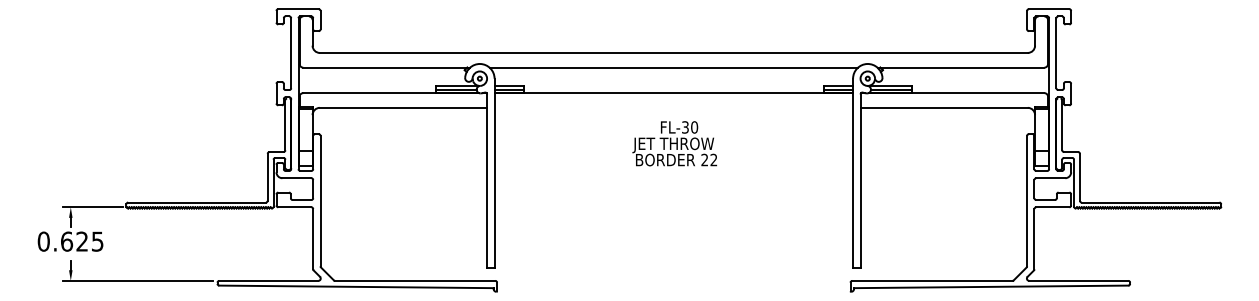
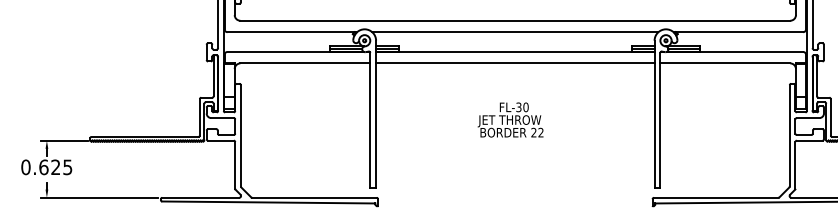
line: (673, 107) -> (515, 63), added
text: (674, 143) -> (510, 119), moved

